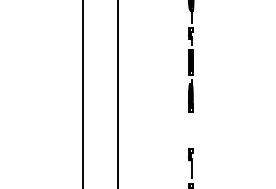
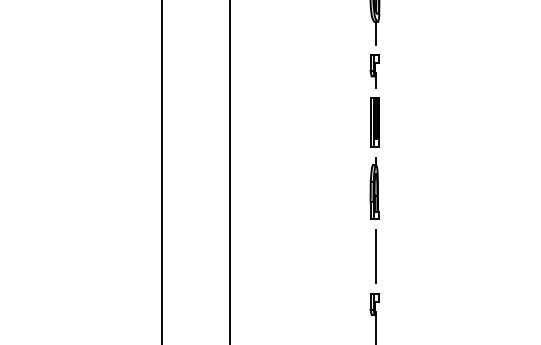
line: (191, 130) -> (375, 256), added

